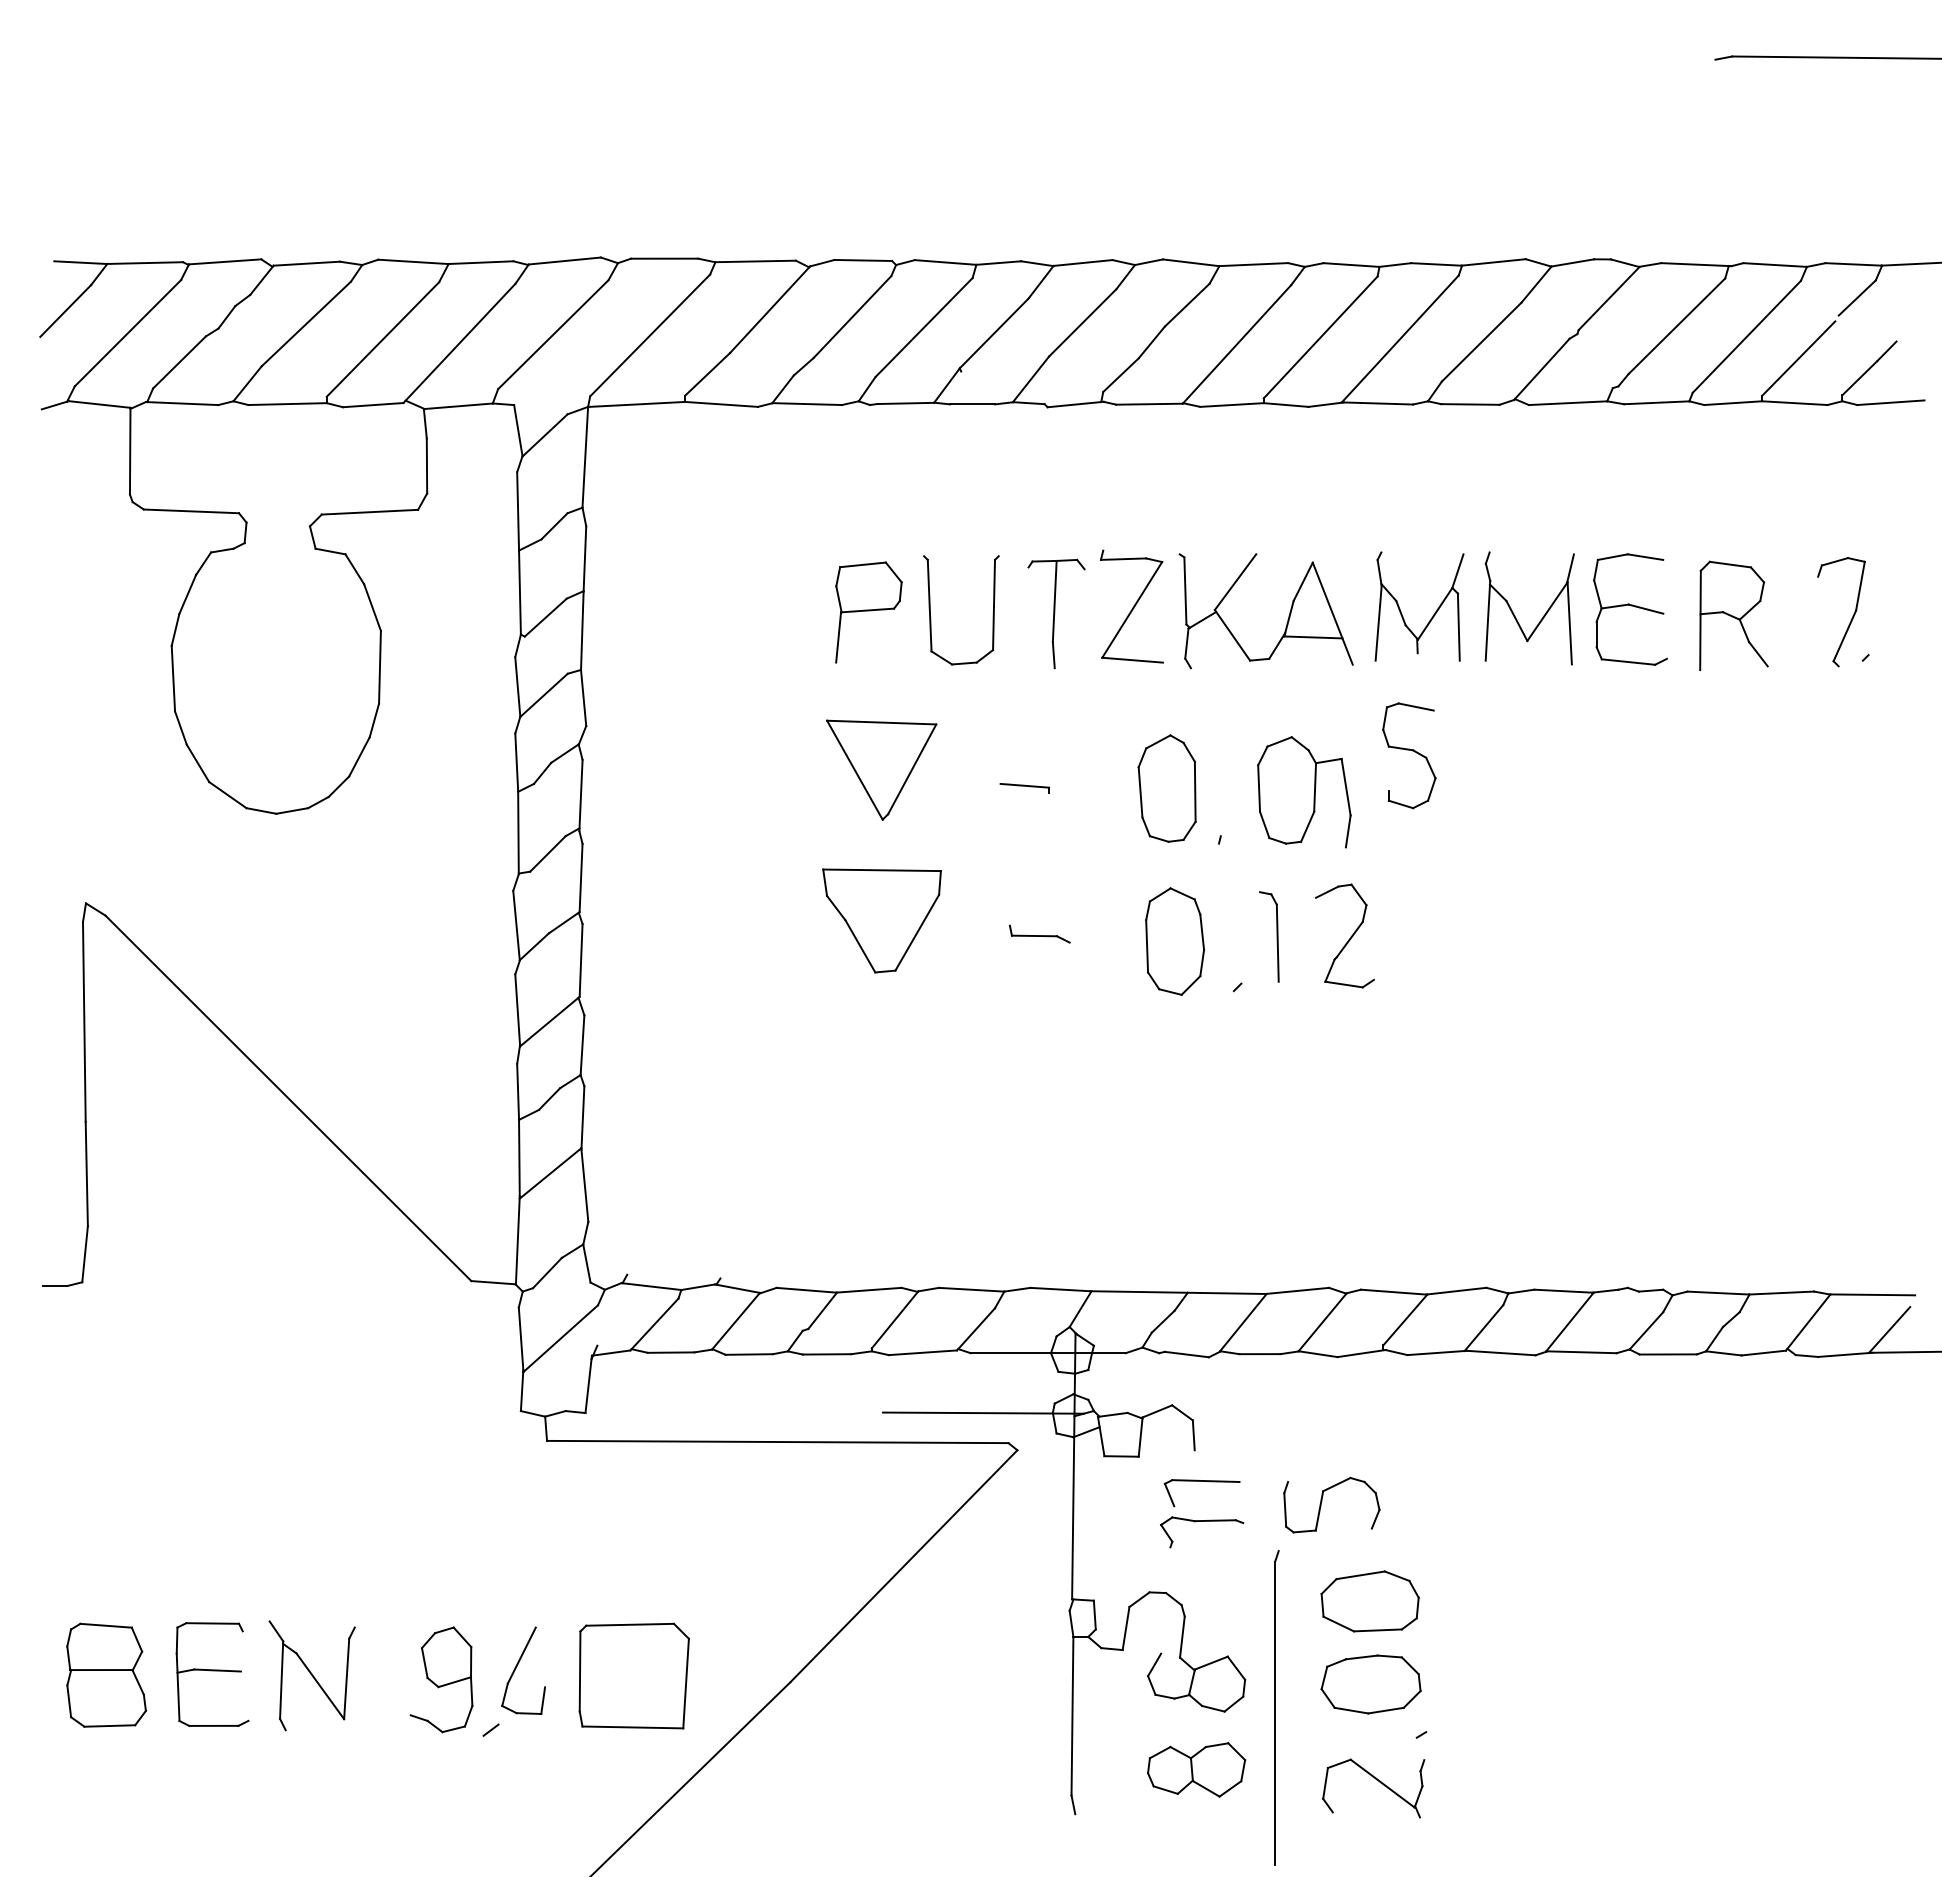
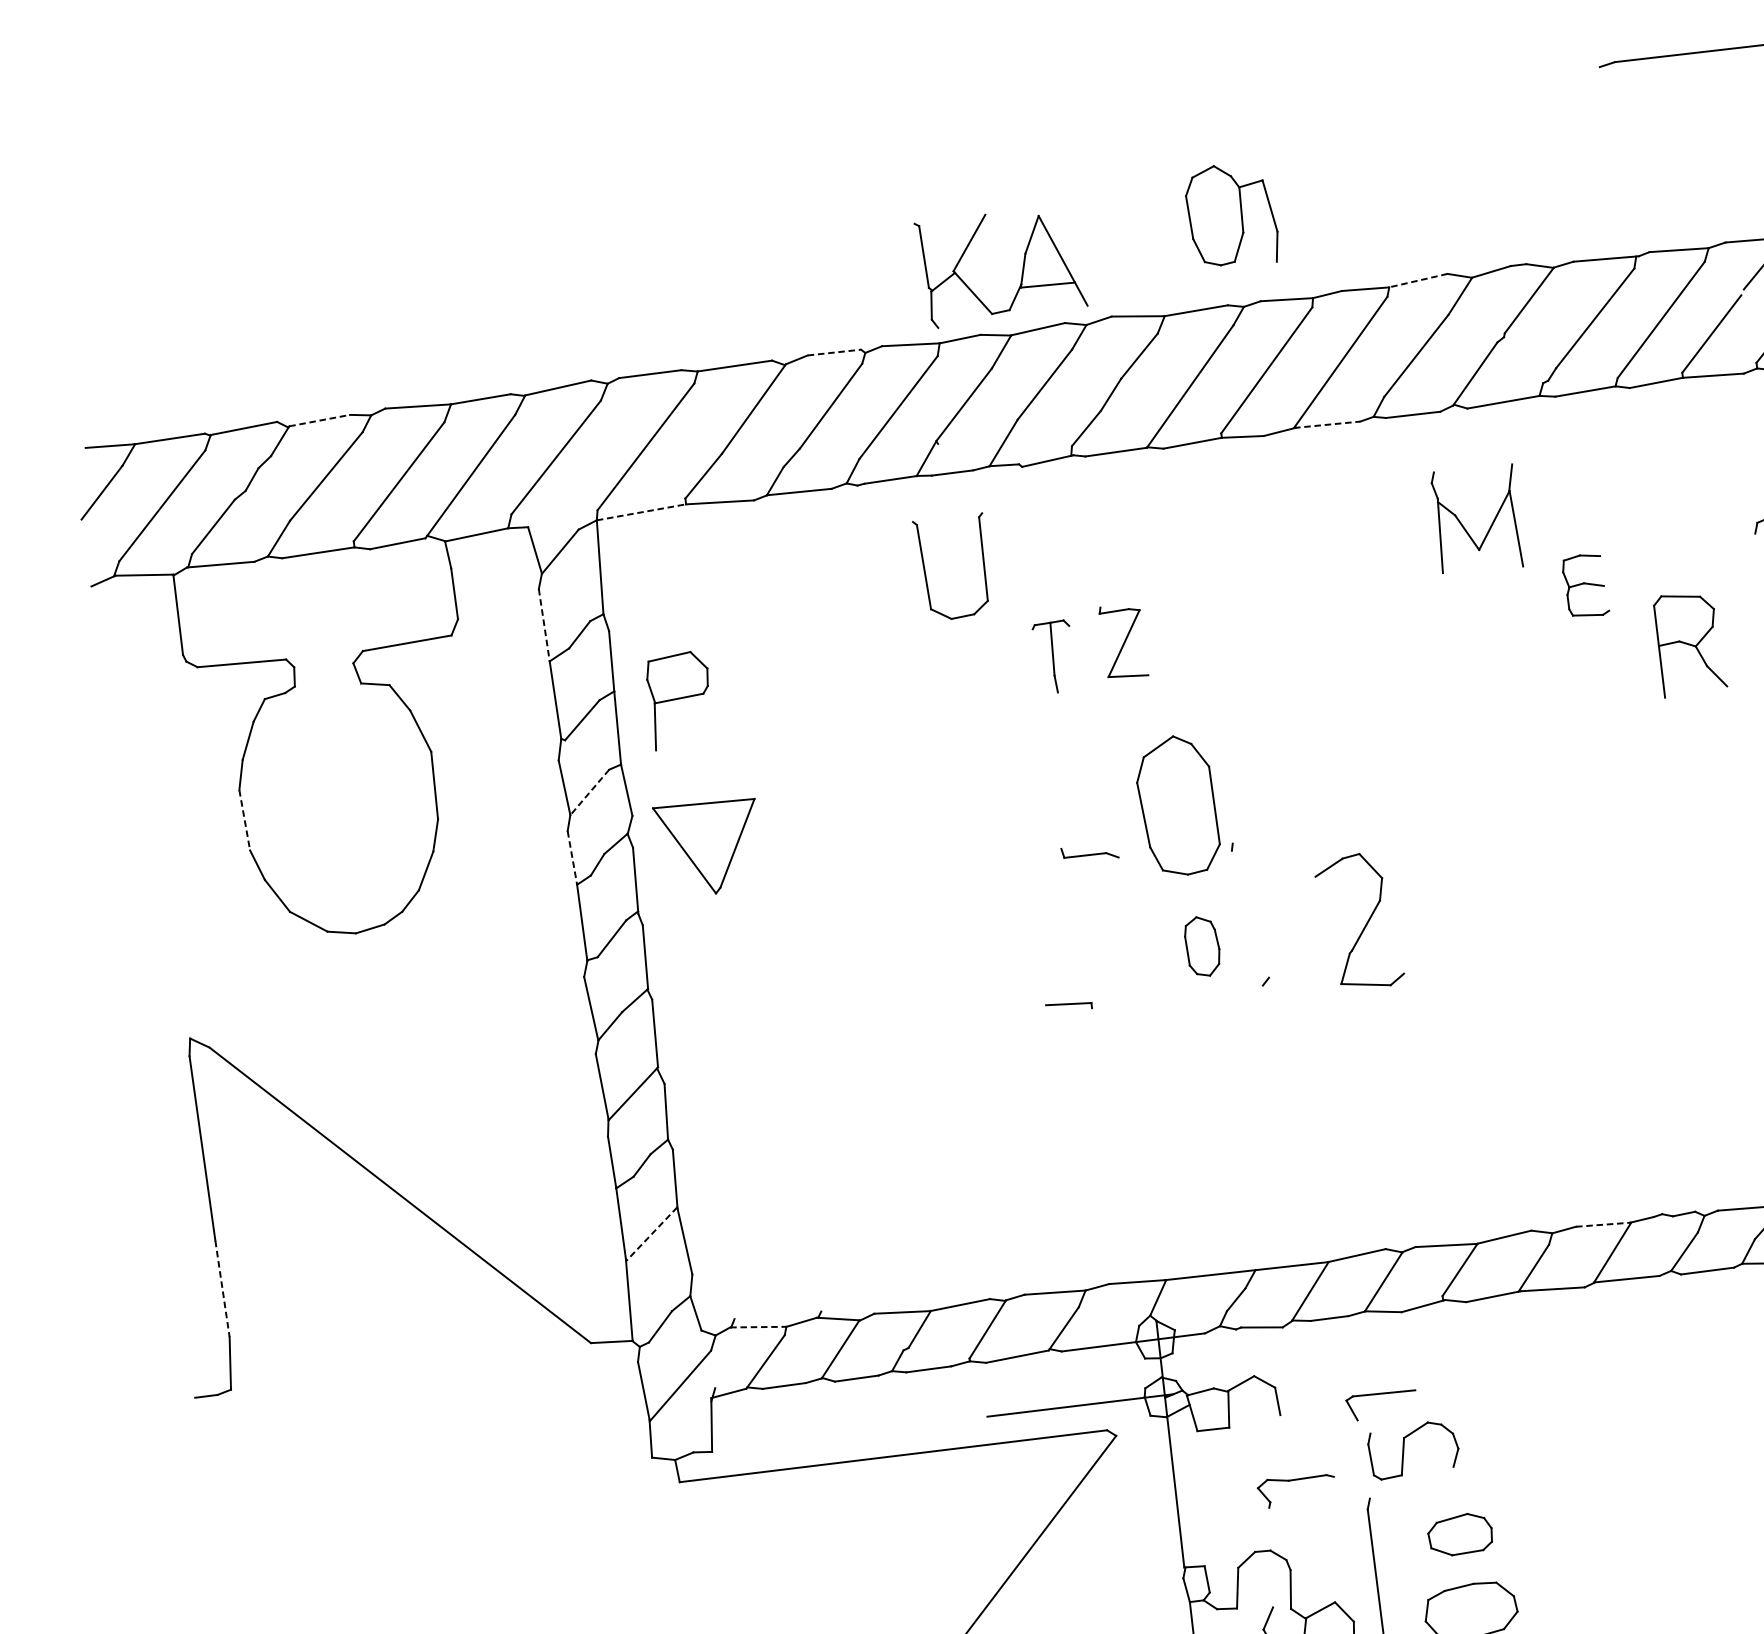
line: (863, 260) -> (834, 352), solid -> dashed
line: (1493, 262) -> (1418, 280), solid -> dashed
line: (307, 263) -> (320, 420), solid -> dashed
line: (1377, 403) -> (1327, 424), solid -> dashed
line: (636, 404) -> (641, 512), solid -> dashed
line: (518, 511) -> (544, 625), solid -> dashed
part: (1131, 606) -> (1123, 641), size x0.7
part: (1630, 609) -> (1585, 585), size x0.6
part: (868, 612) -> (680, 700), moved
part: (1056, 613) -> (1054, 656), size x0.7
part: (1288, 615) -> (1022, 267), moved
part: (1432, 615) -> (1402, 614), removed
part: (1733, 615) -> (1689, 643), moved
part: (931, 617) -> (927, 577), moved
part: (1541, 618) -> (1489, 527), moved
line: (173, 678) -> (244, 820), solid -> dashed
line: (543, 695) -> (589, 792), solid -> dashed
part: (1409, 755) -> (1397, 746), removed
line: (516, 762) -> (572, 857), solid -> dashed
part: (881, 769) -> (709, 847), moved
part: (1024, 788) -> (1068, 1006), moved
part: (1166, 788) -> (1176, 805), size x1.4
part: (1304, 792) -> (1232, 215), moved
part: (881, 920) -> (928, 961), removed
part: (1039, 933) -> (1089, 852), moved
part: (1344, 935) -> (1358, 921), size x1.4
part: (1276, 936) -> (1295, 930), removed
part: (1174, 941) -> (1202, 946), size x0.6
line: (550, 1173) -> (651, 1234), solid -> dashed
line: (86, 1174) -> (222, 1289), solid -> dashed
line: (651, 1286) -> (758, 1327), solid -> dashed
line: (1564, 1291) -> (1604, 1224), solid -> dashed
part: (1201, 1481) -> (1380, 1394), moved
part: (1369, 1601) -> (1459, 1534), size x0.7

